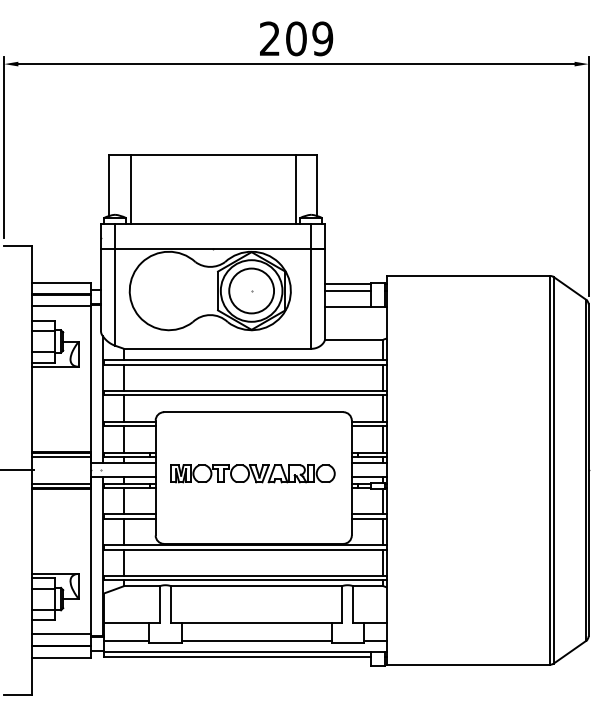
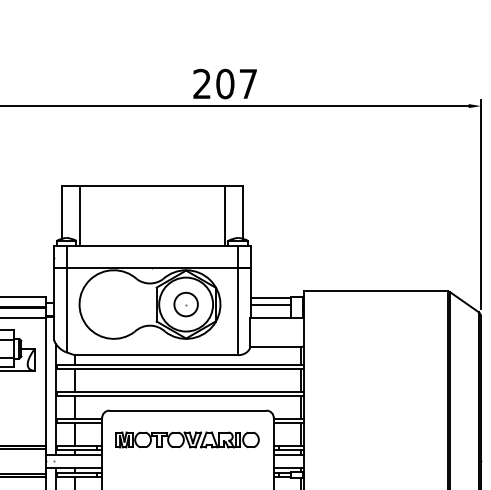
text: (322, 38) -> (248, 83), 209 -> 207
circle: (251, 290) -> (186, 304), size x0.6
part: (252, 473) -> (186, 439), moved

